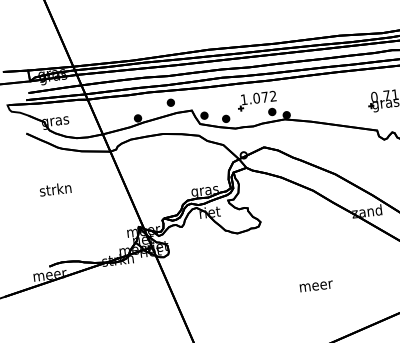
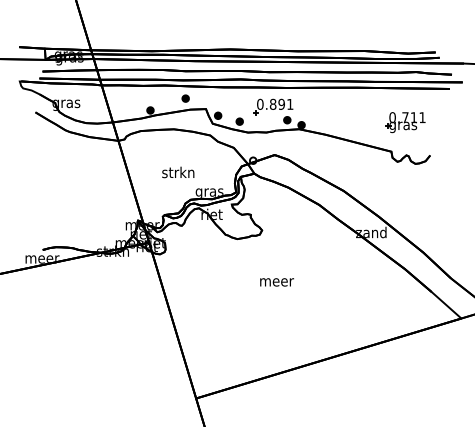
text: (258, 97) -> (275, 103), 1.072 -> 0.891
text: (55, 189) -> (178, 172), moved
text: (315, 286) -> (276, 282), moved

